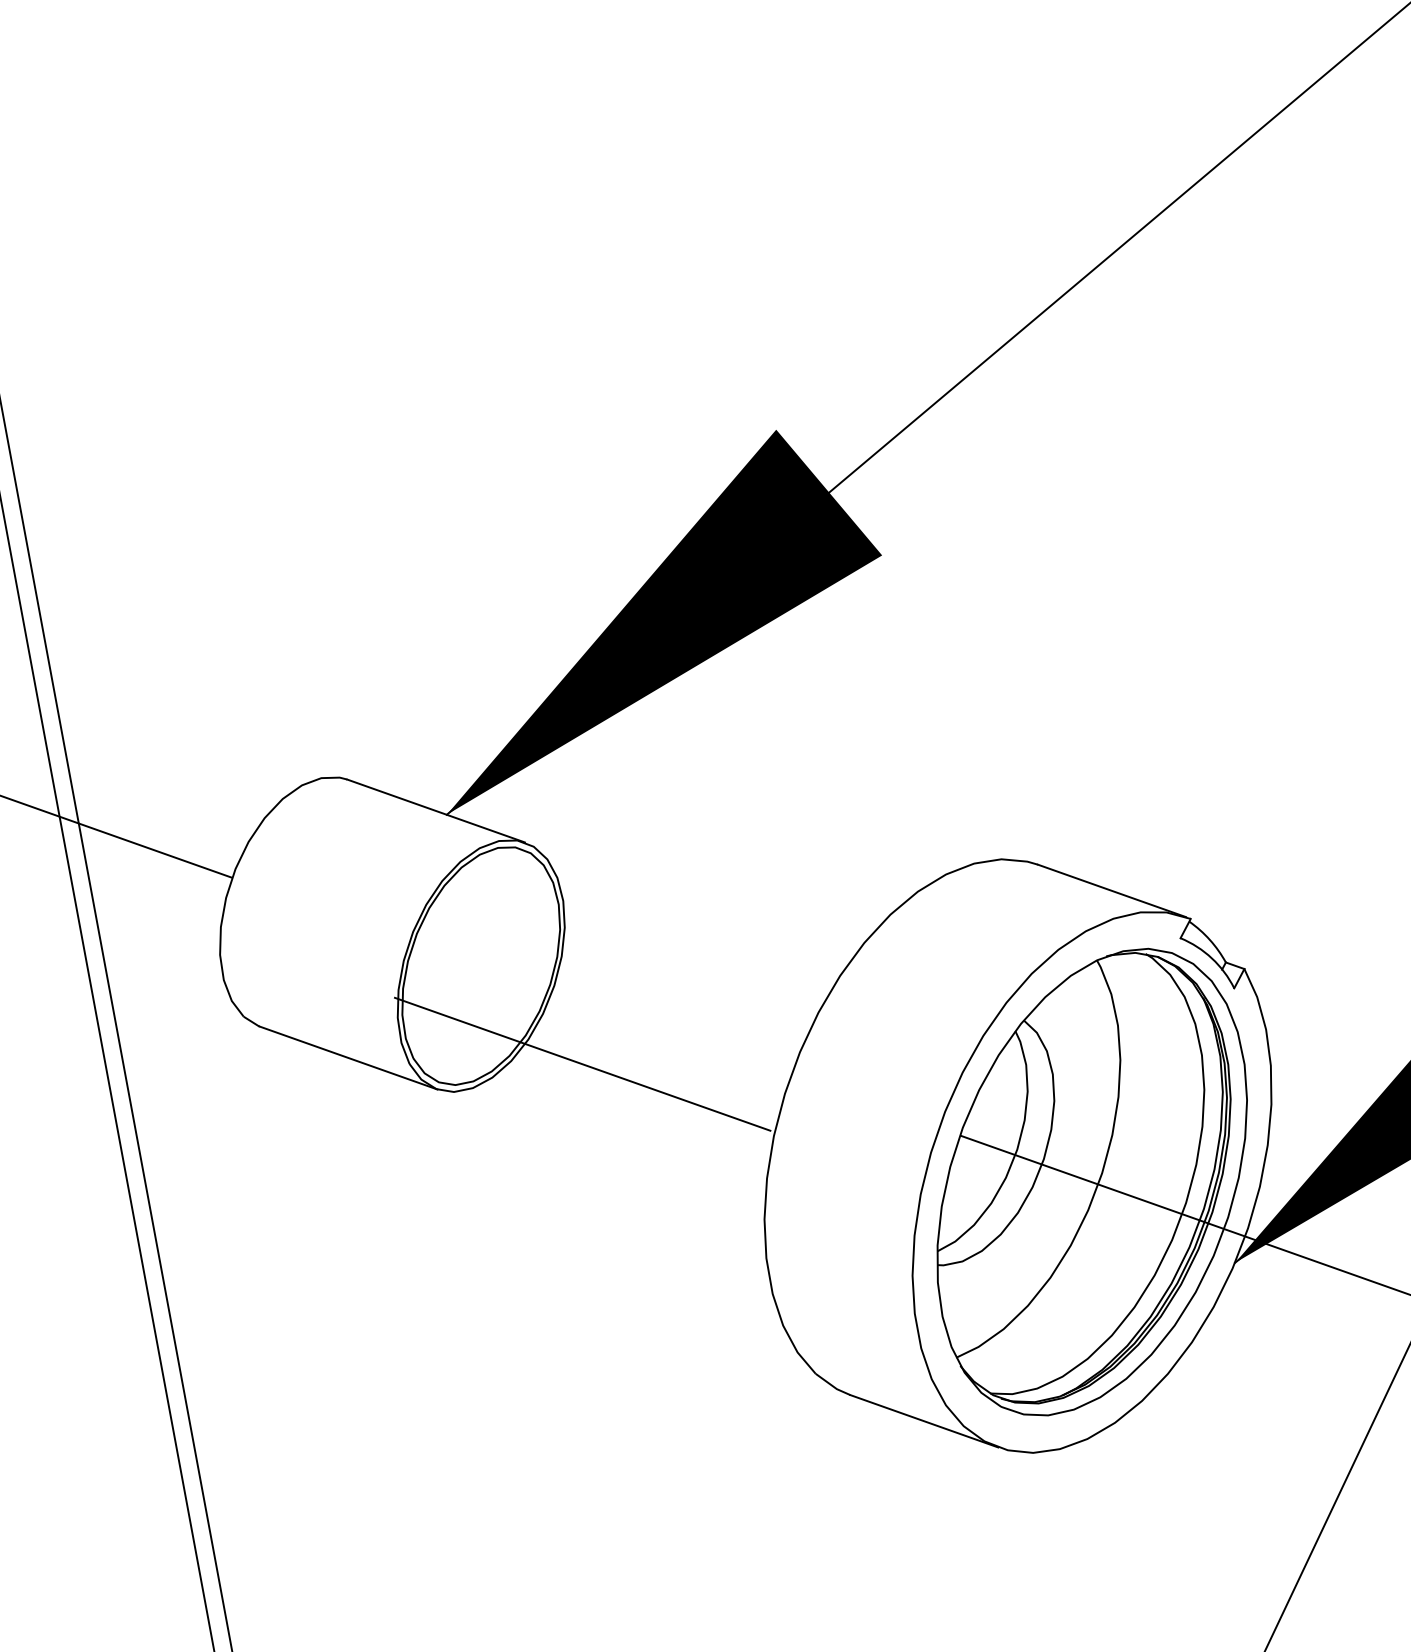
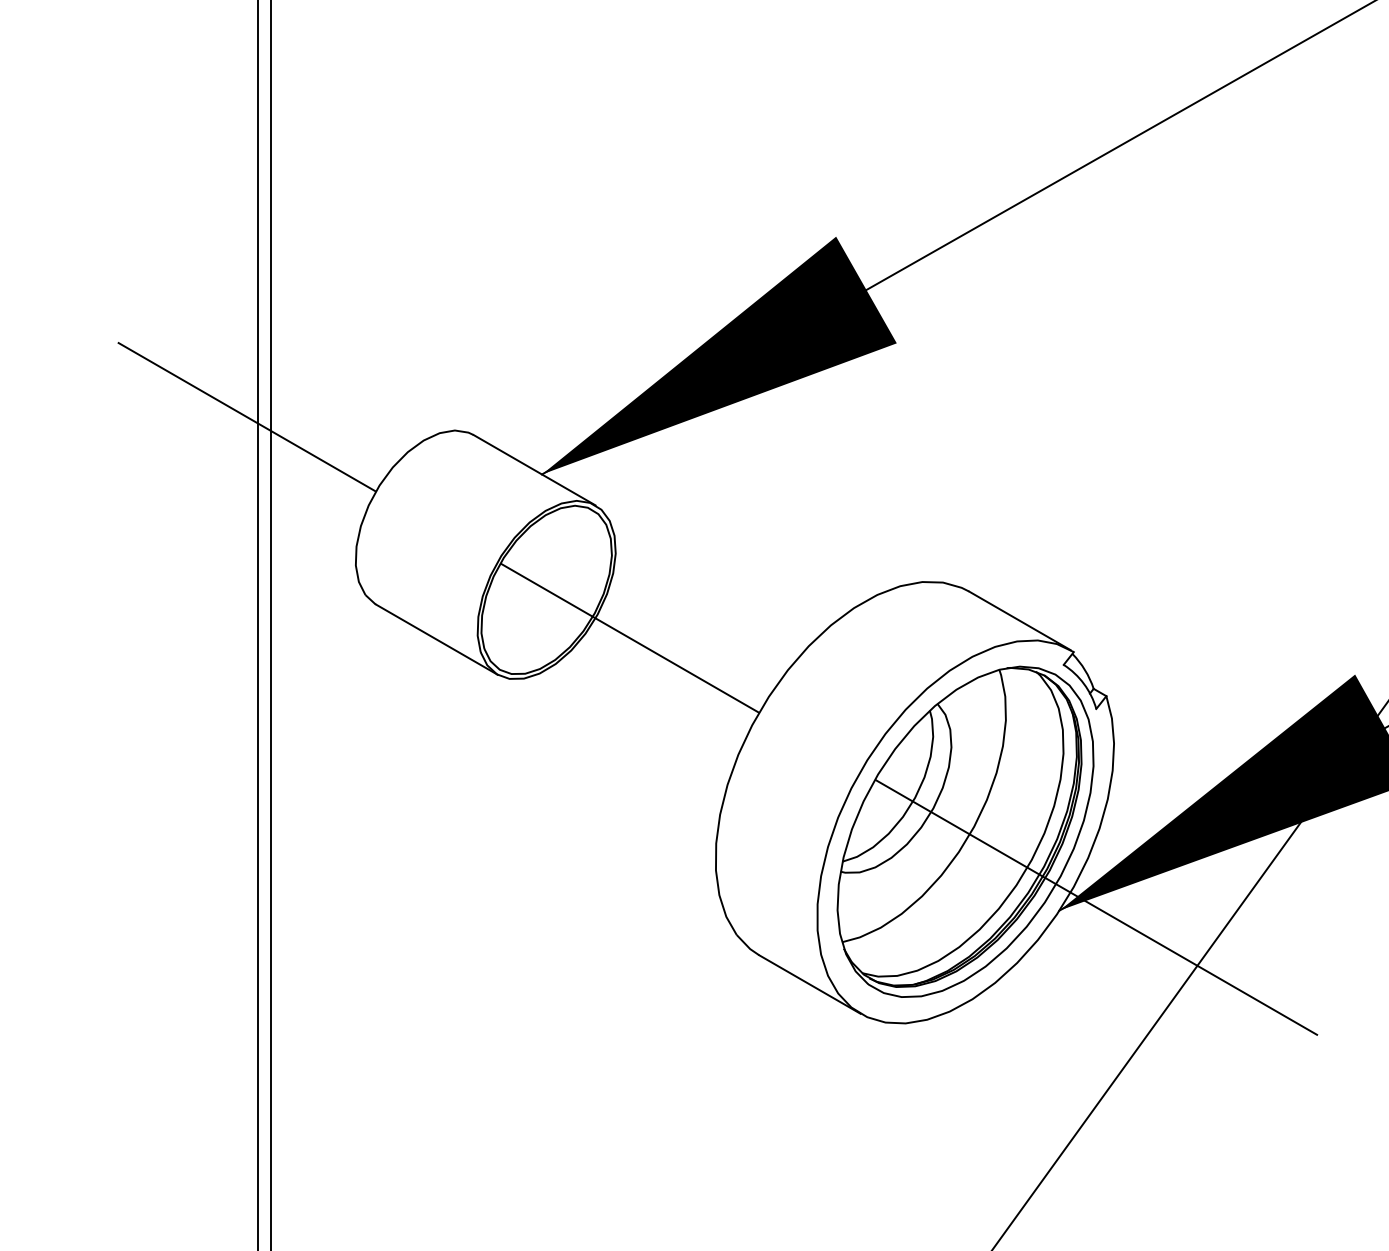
line: (582, 1063) -> (629, 637), moved

